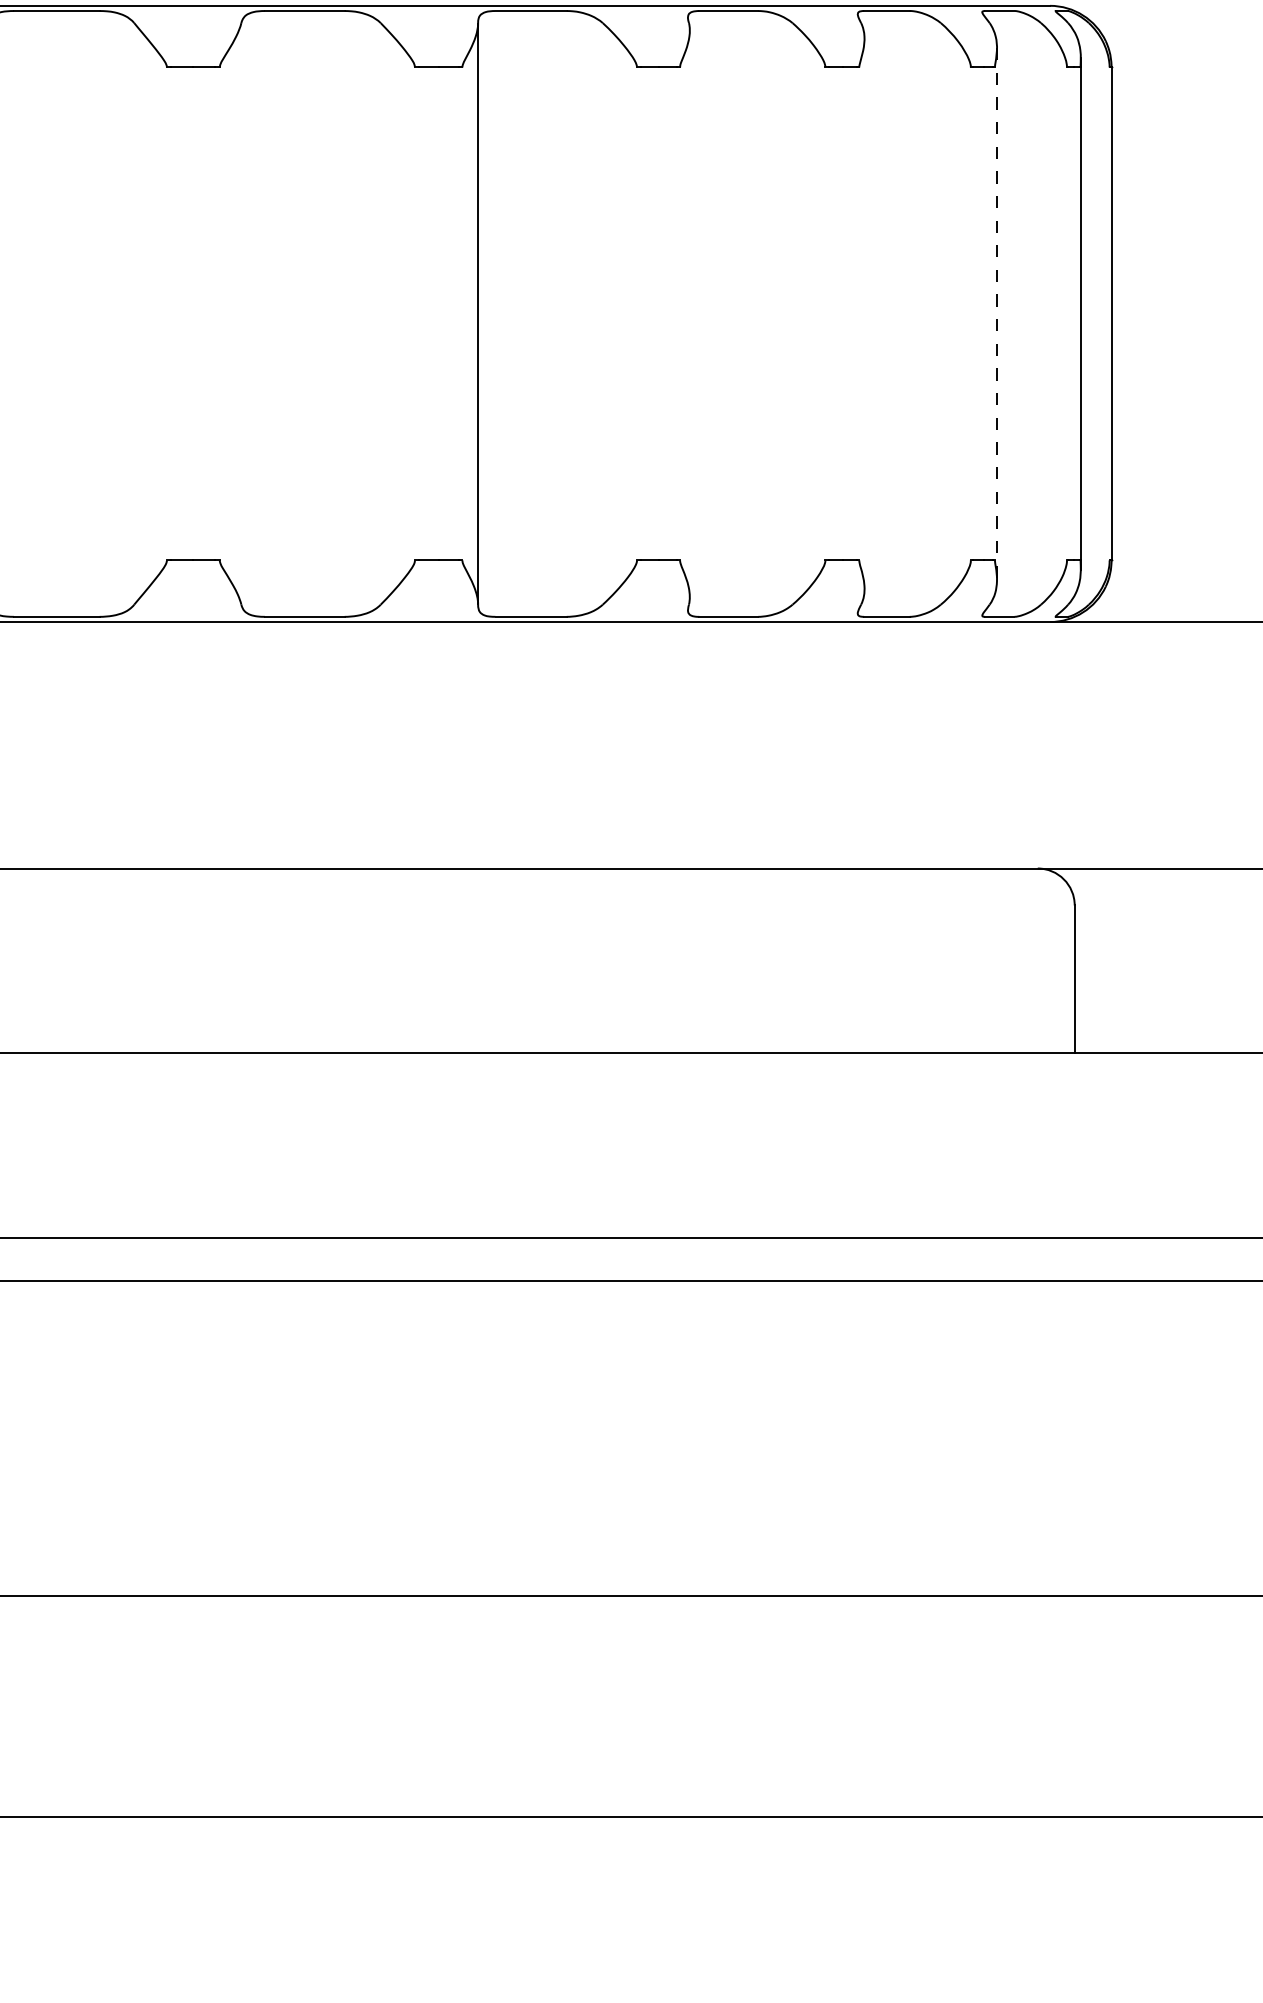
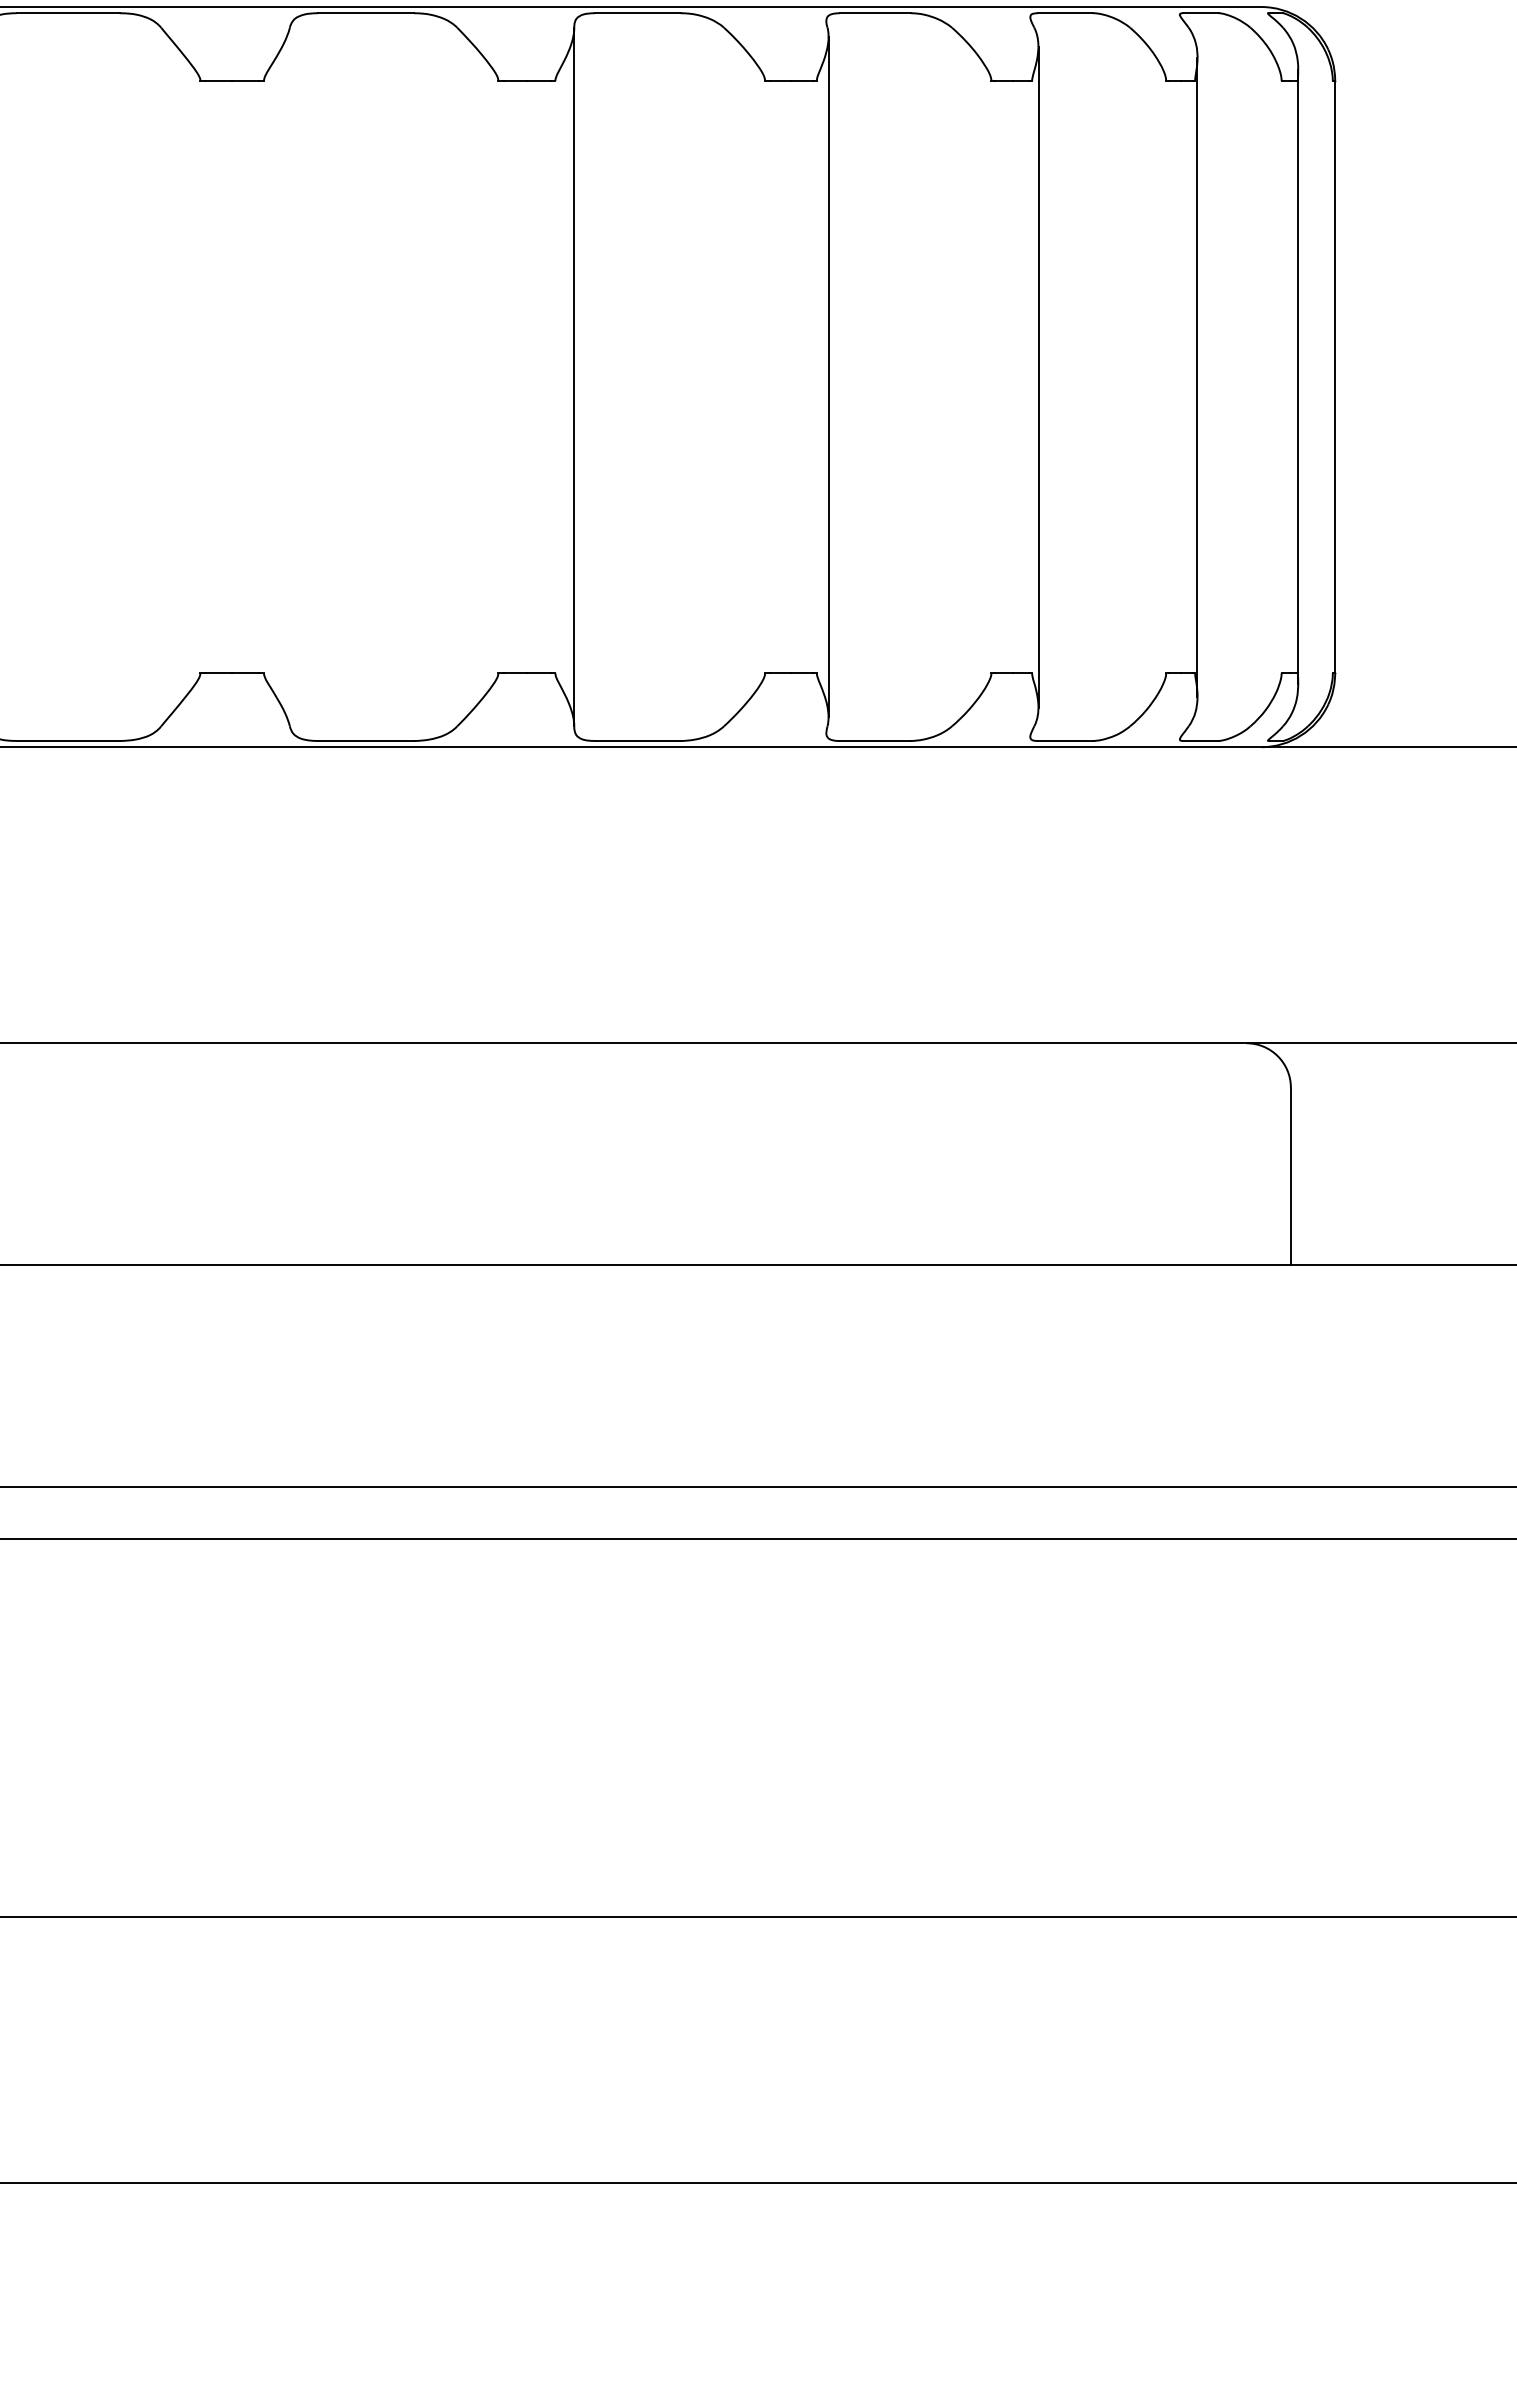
line: (689, 313) -> (828, 376), added
line: (864, 313) -> (1038, 376), added
line: (996, 314) -> (1197, 377), dashed -> solid

